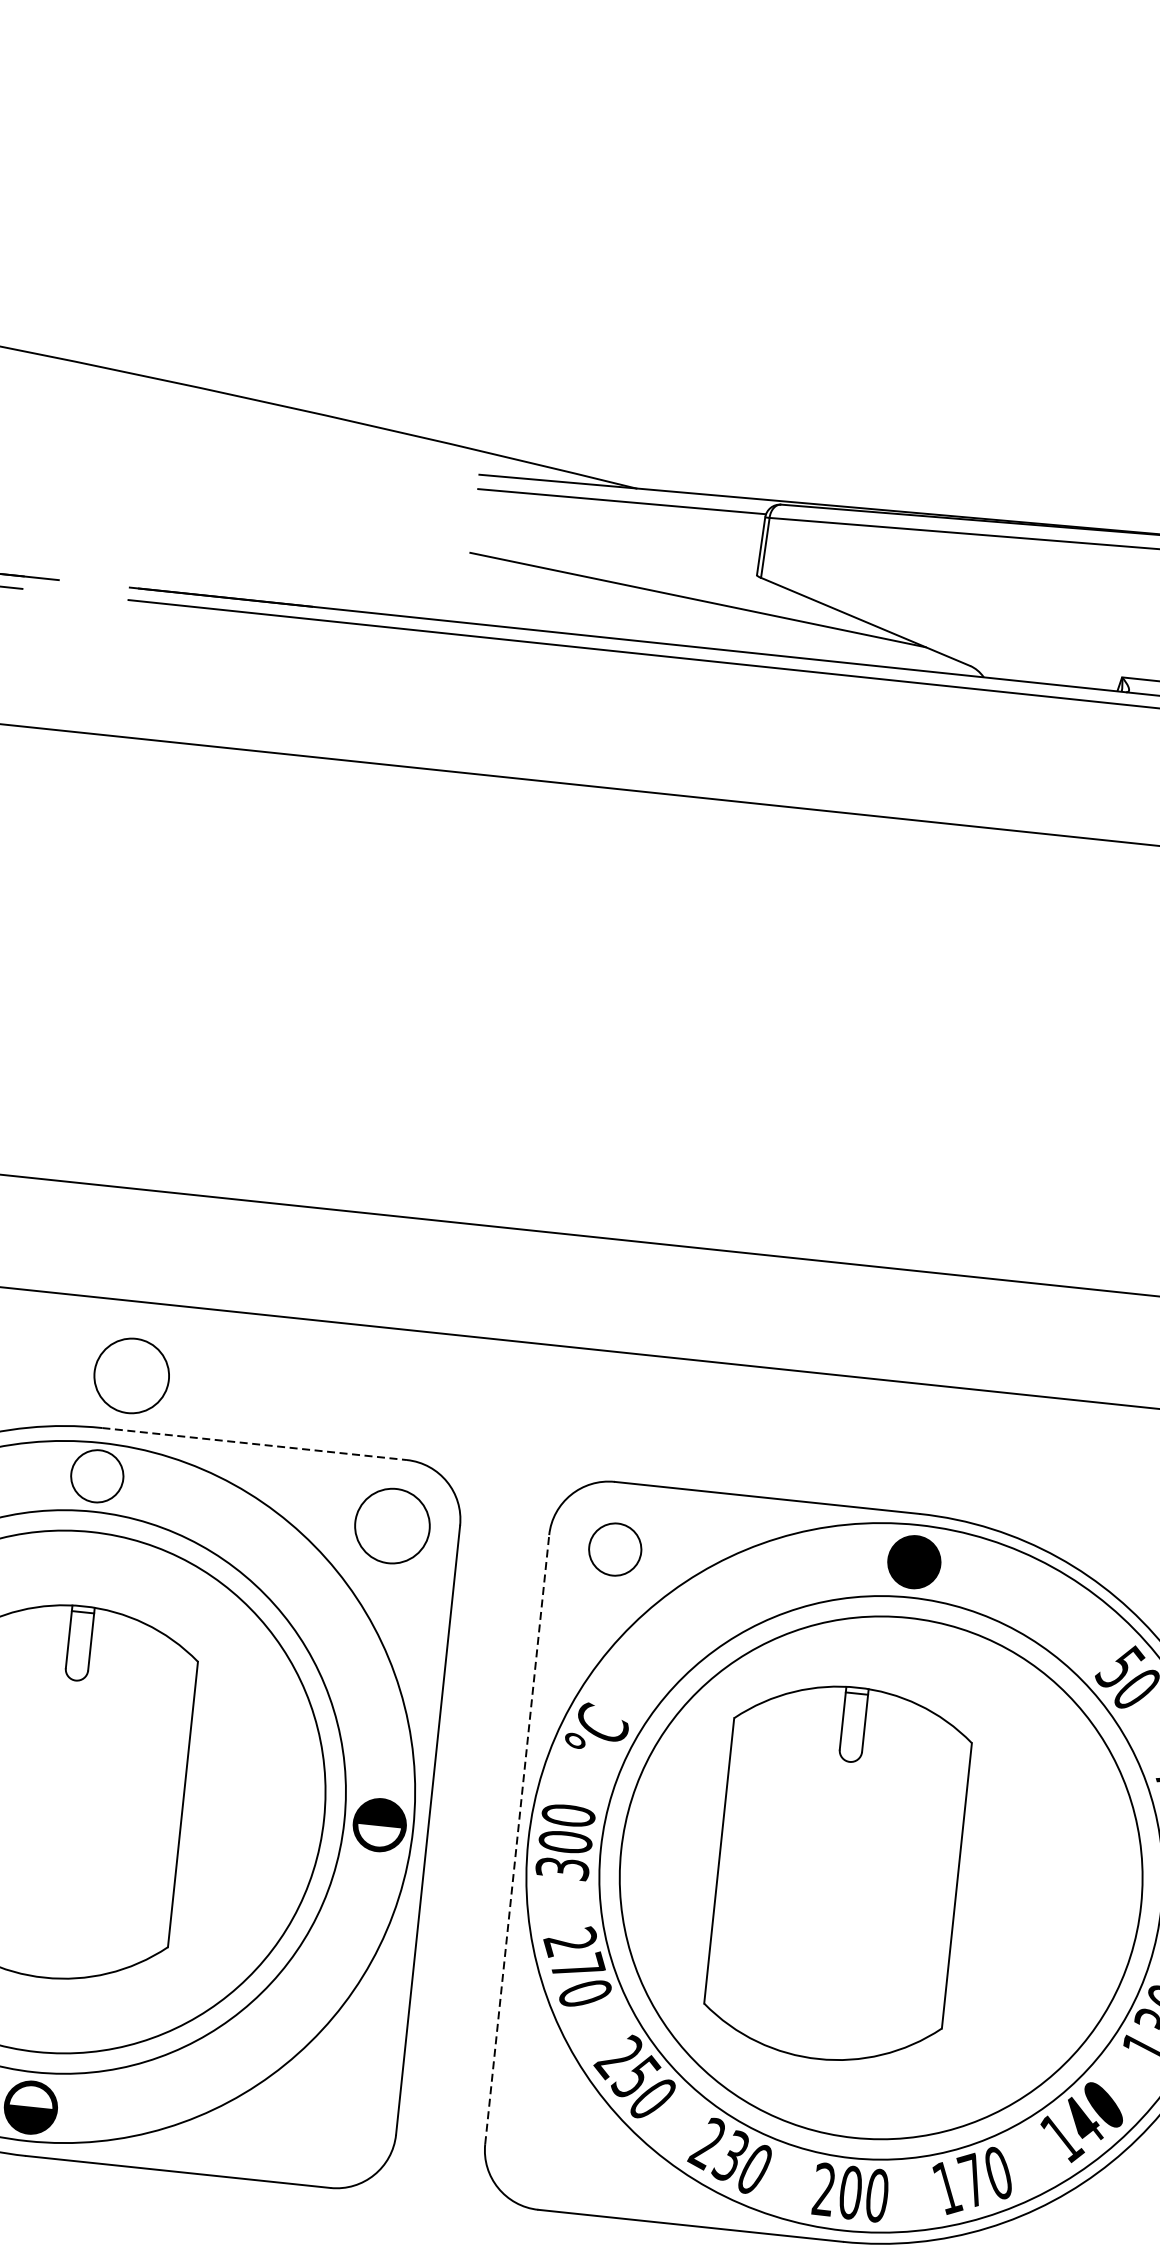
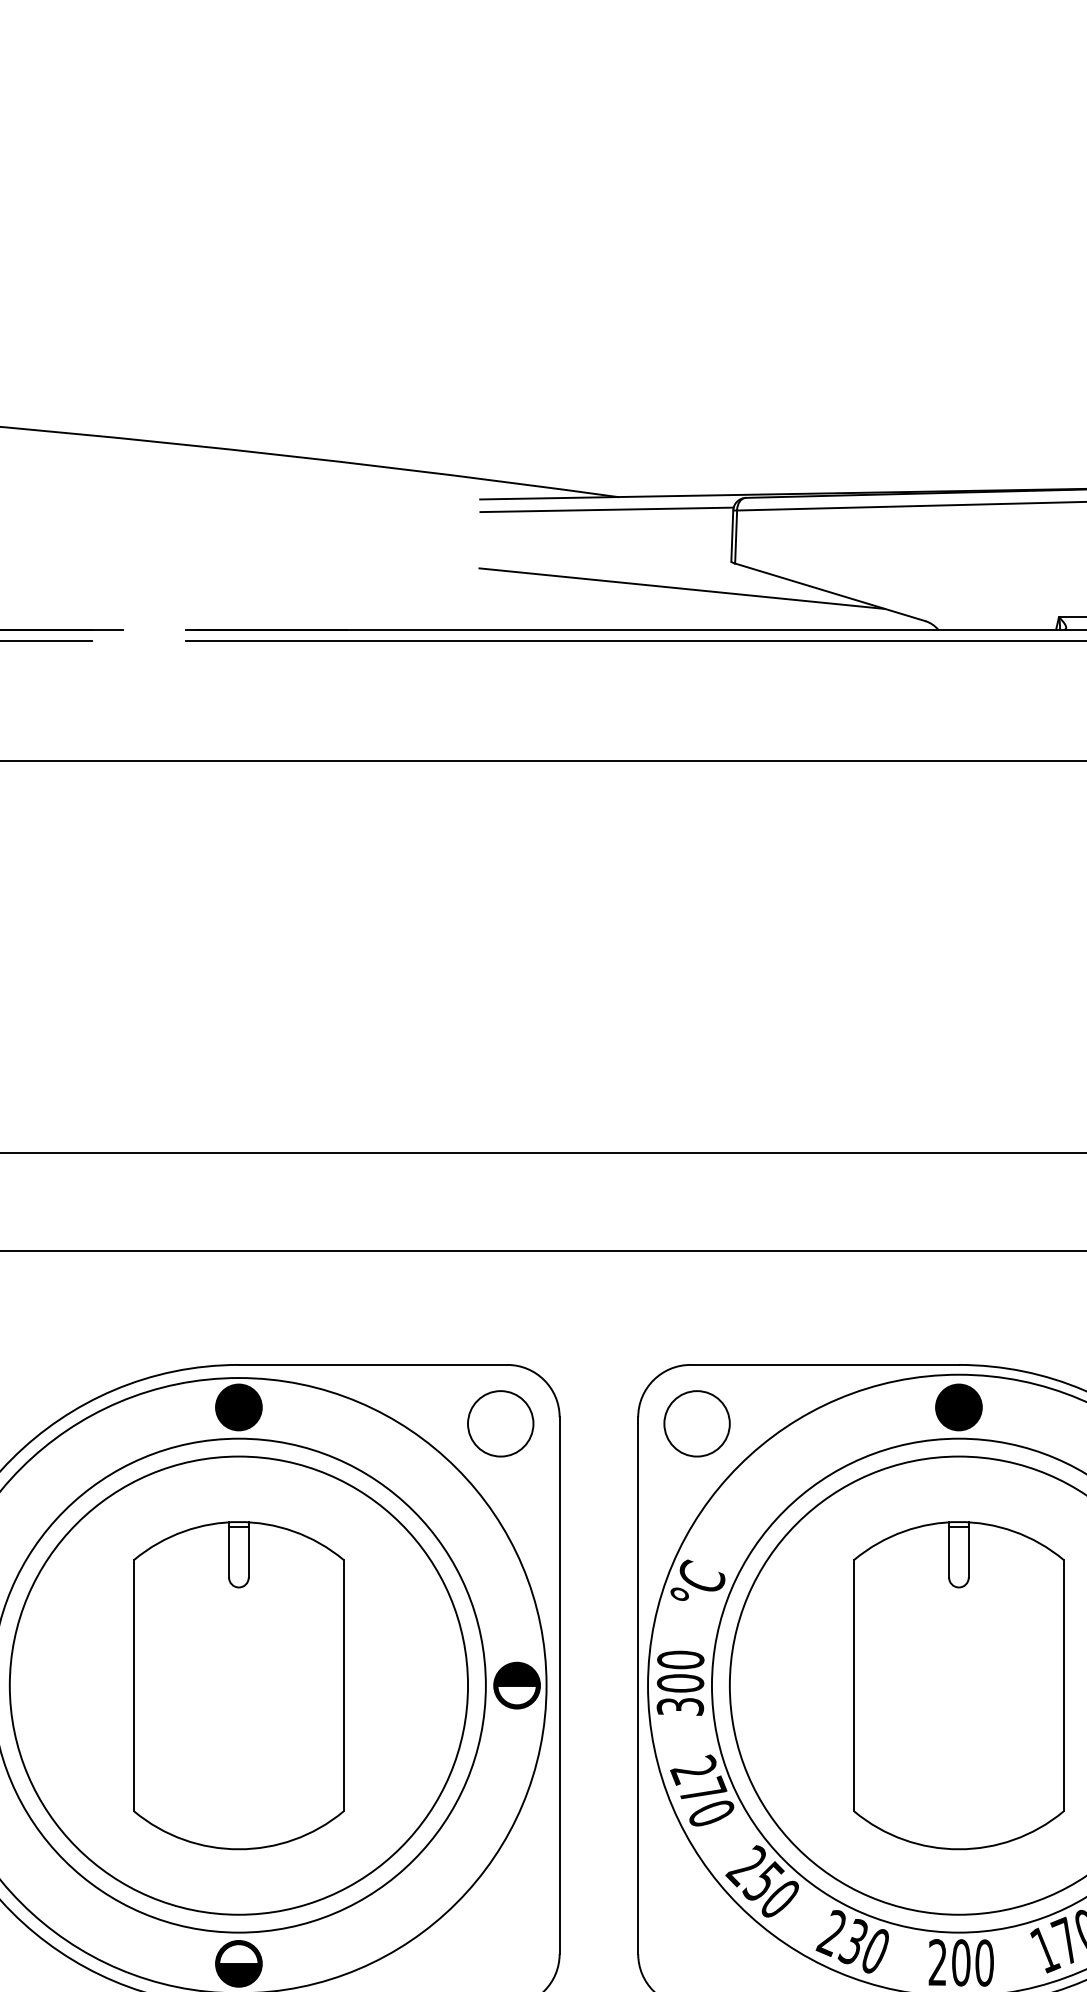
circle: (131, 1375) -> (259, 1316), removed
line: (255, 1443) -> (373, 1364), dashed -> solid
fill: (96, 1476) -> (238, 1407), added
circle: (614, 1549) -> (696, 1423), size x1.43
line: (517, 1839) -> (638, 1685), dashed -> solid
part: (837, 1873) -> (958, 1685), moved

